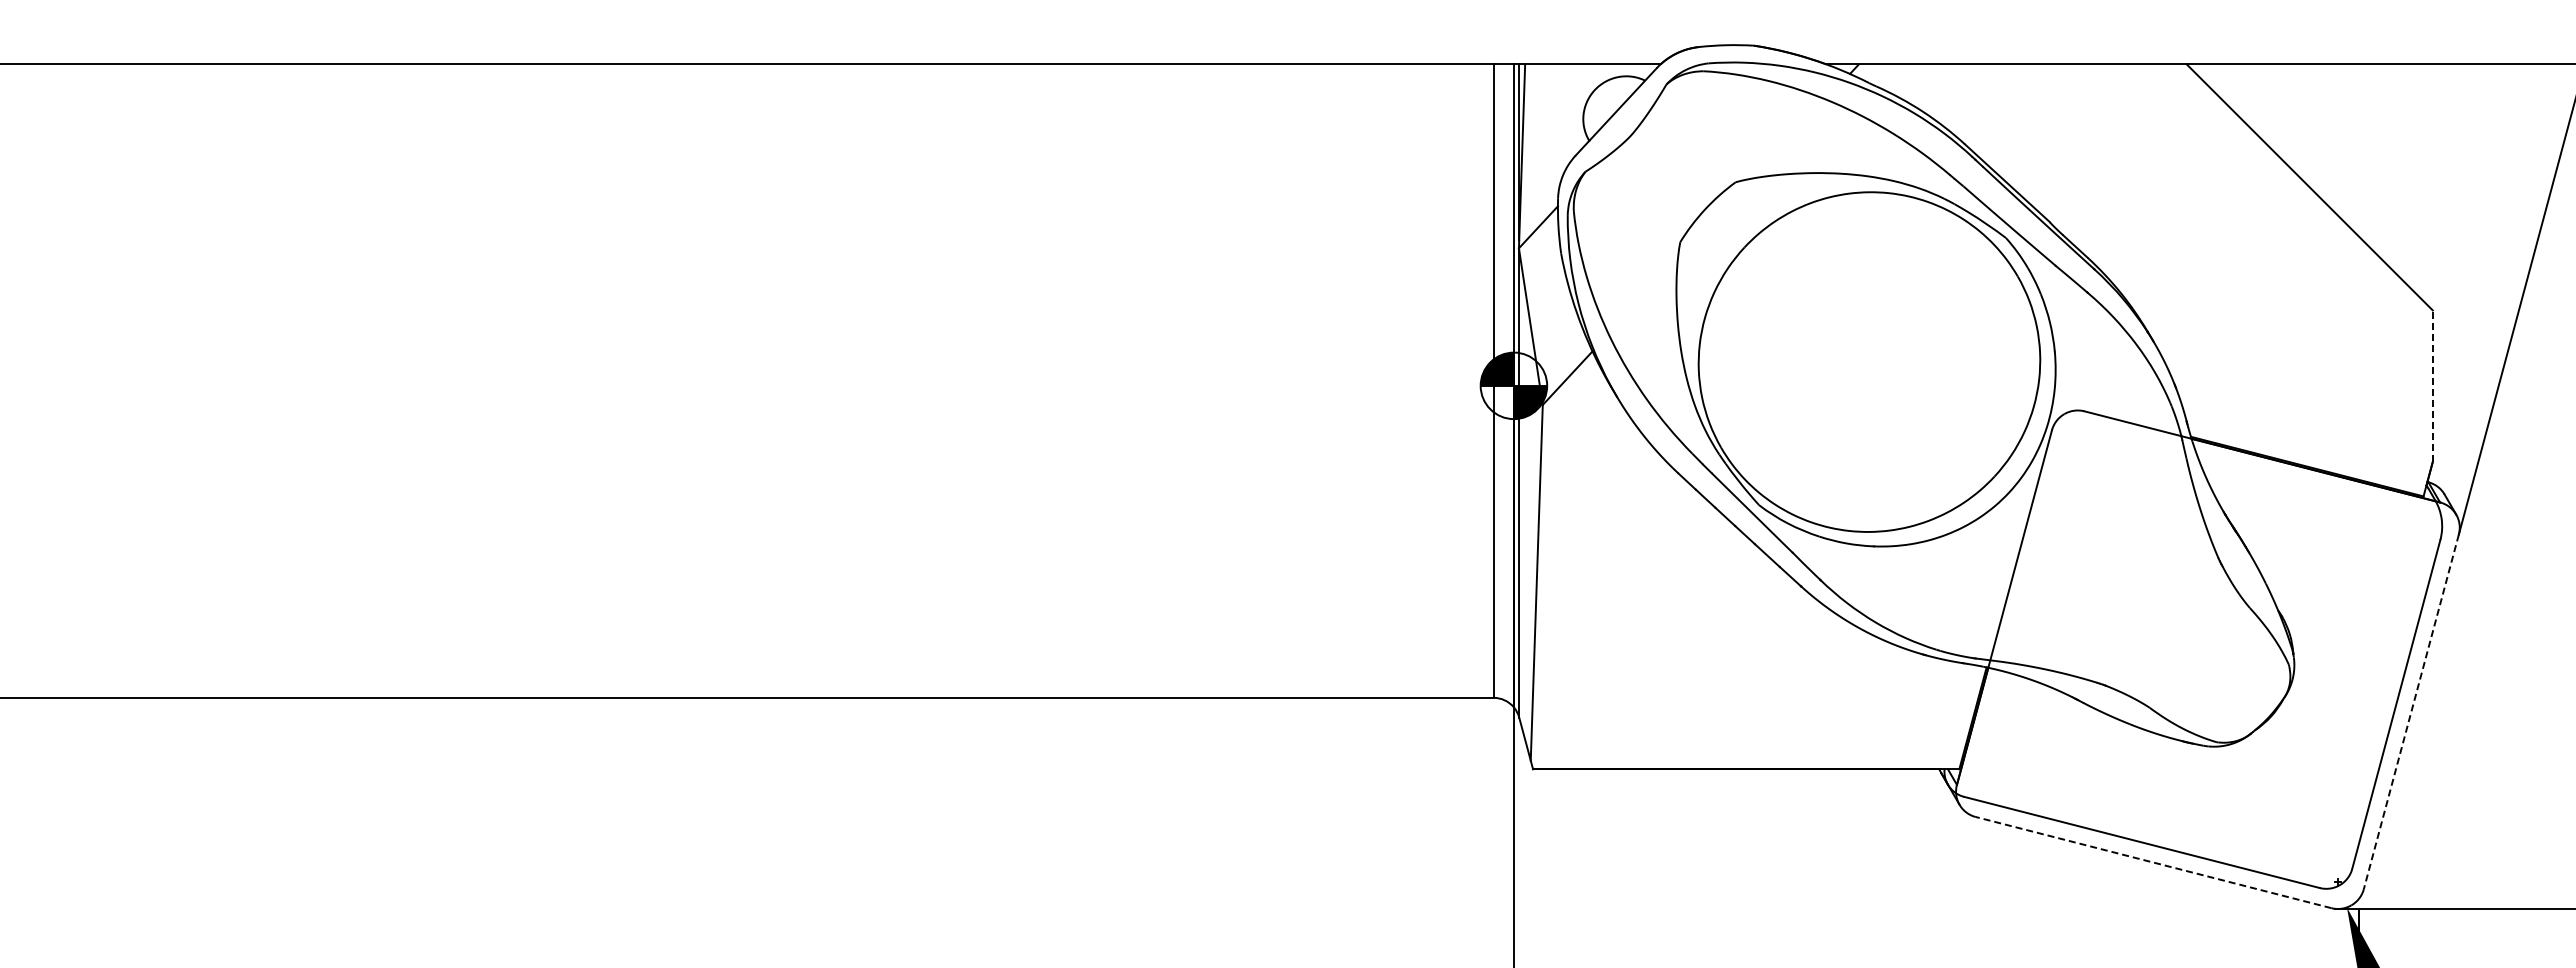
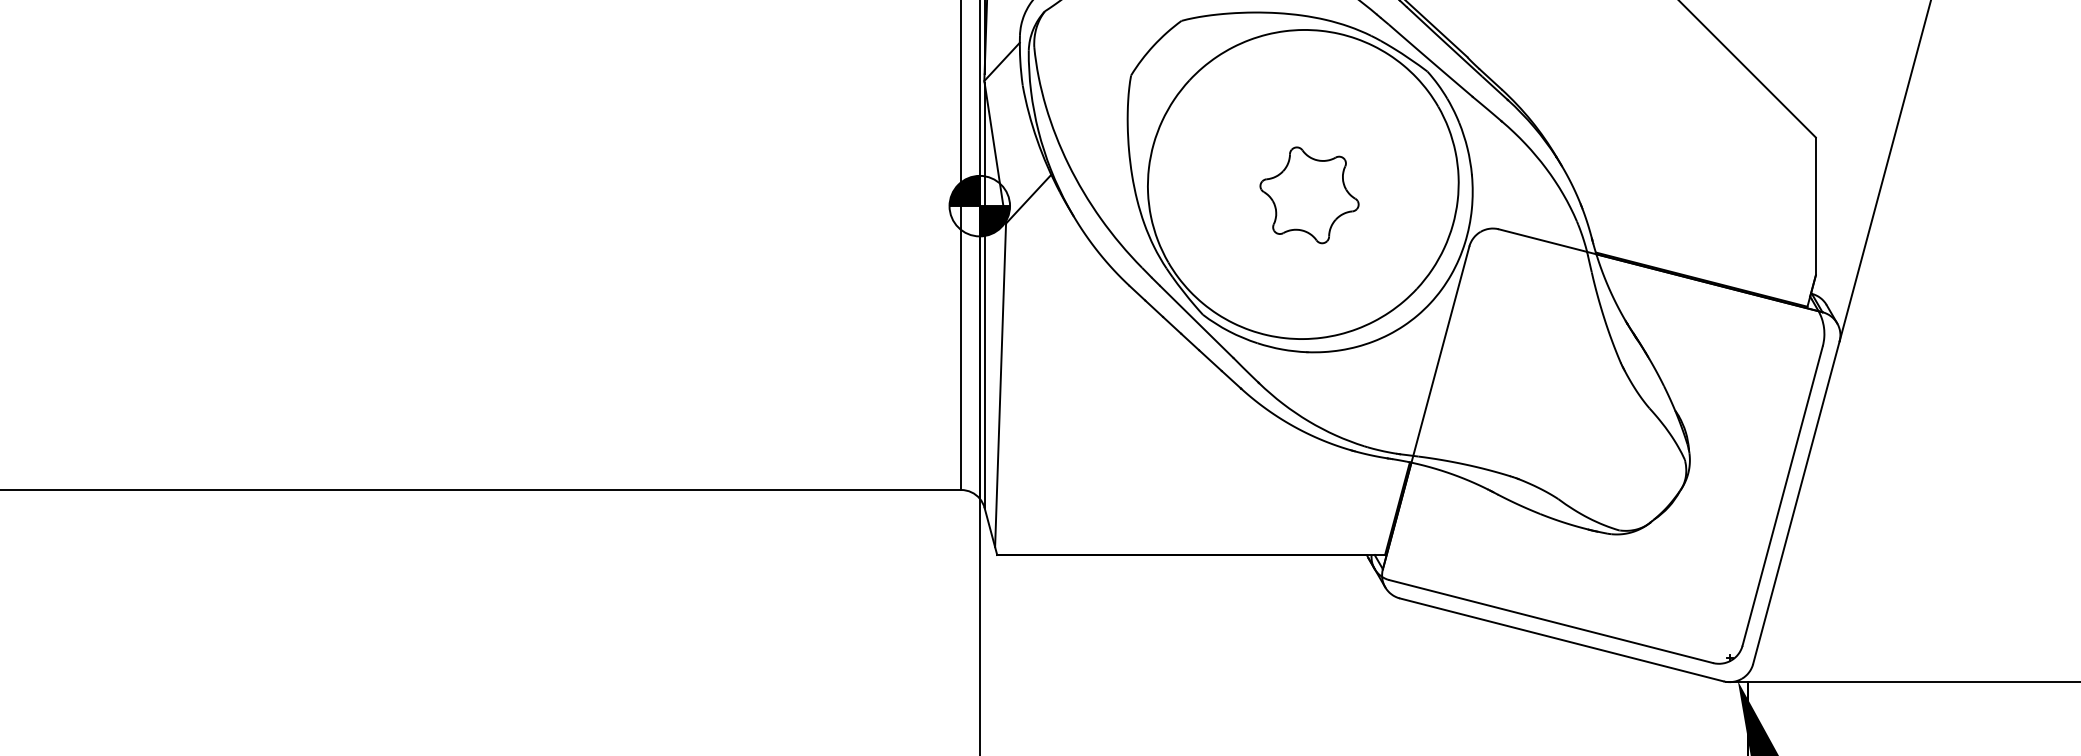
part: (1876, 373) -> (1309, 194), added
line: (2432, 386) -> (1815, 206), dashed -> solid
line: (2411, 711) -> (1796, 502), dashed -> solid
line: (2153, 862) -> (1561, 639), dashed -> solid

